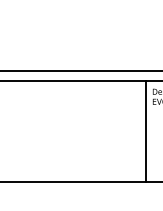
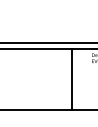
line: (147, 132) -> (72, 79), moved

